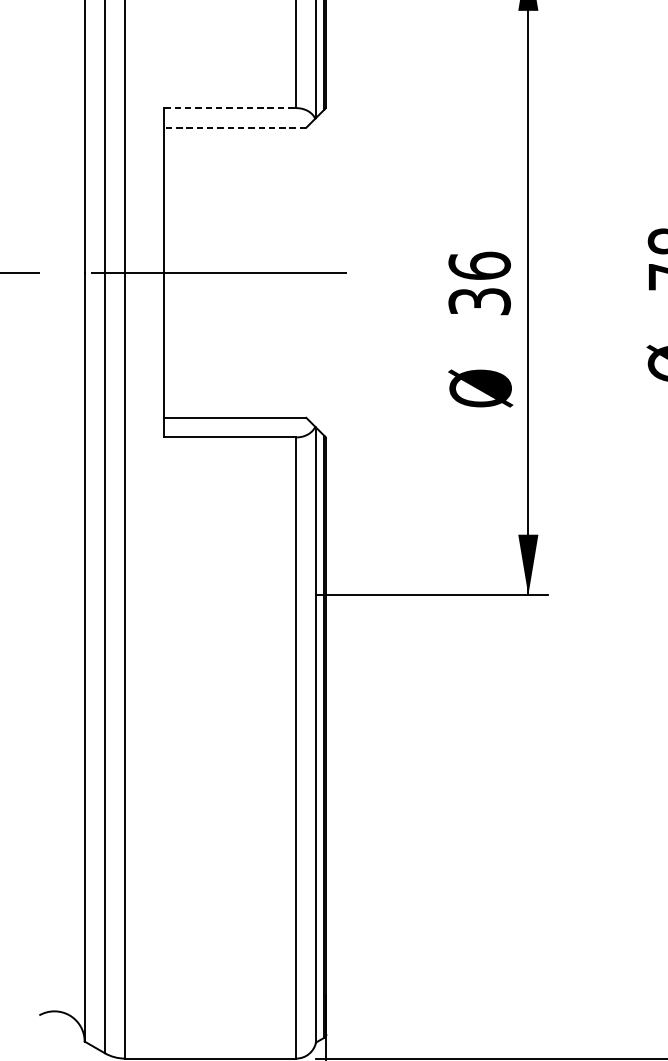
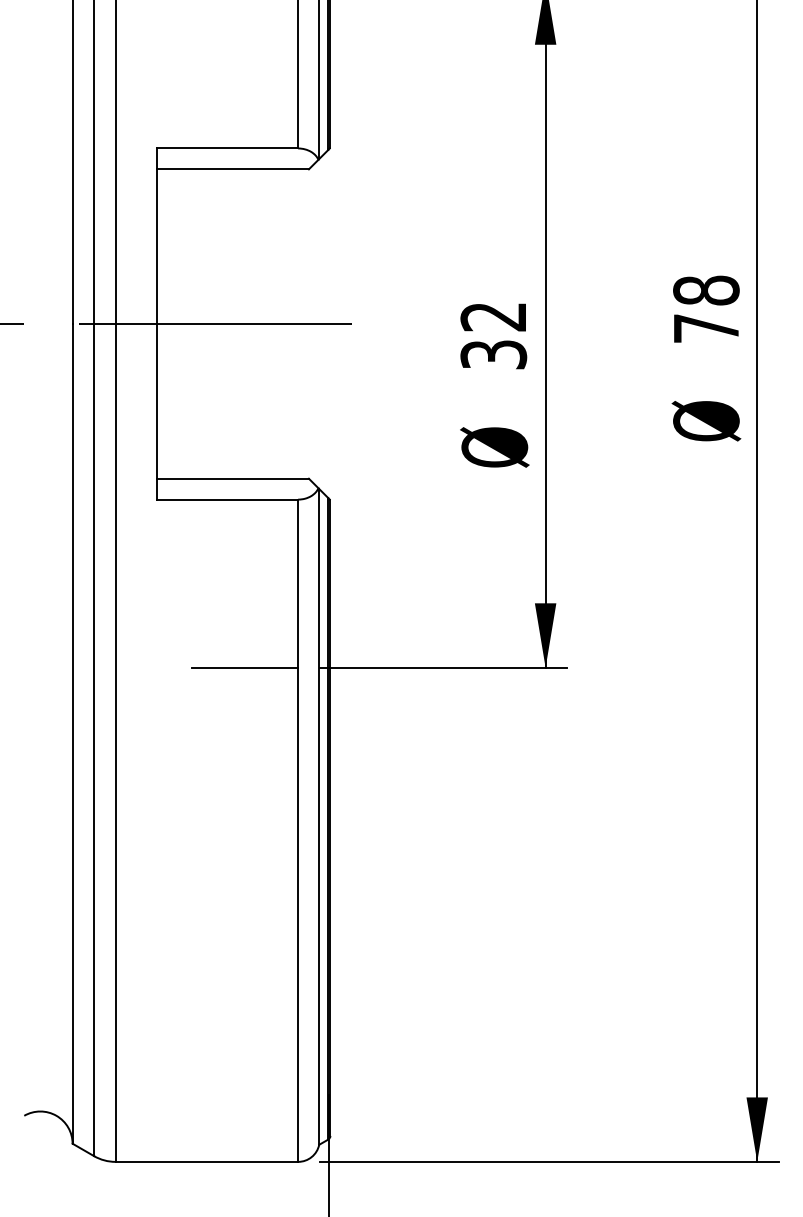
line: (230, 108) -> (228, 148), dashed -> solid
line: (235, 127) -> (233, 169), dashed -> solid
text: (479, 265) -> (493, 316), 36 -> 32
line: (246, 594) -> (245, 667), added

